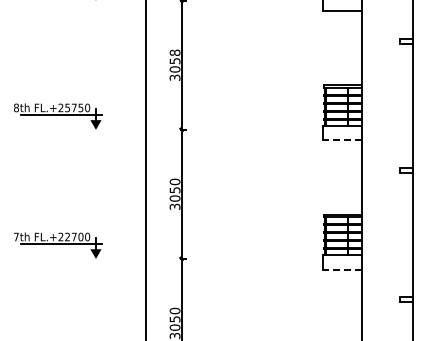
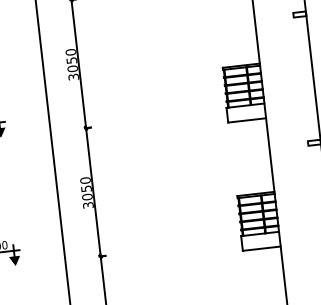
text: (175, 52) -> (71, 51), 3058 -> 3050
line: (341, 140) -> (246, 120), dashed -> solid
line: (341, 269) -> (260, 248), dashed -> solid

